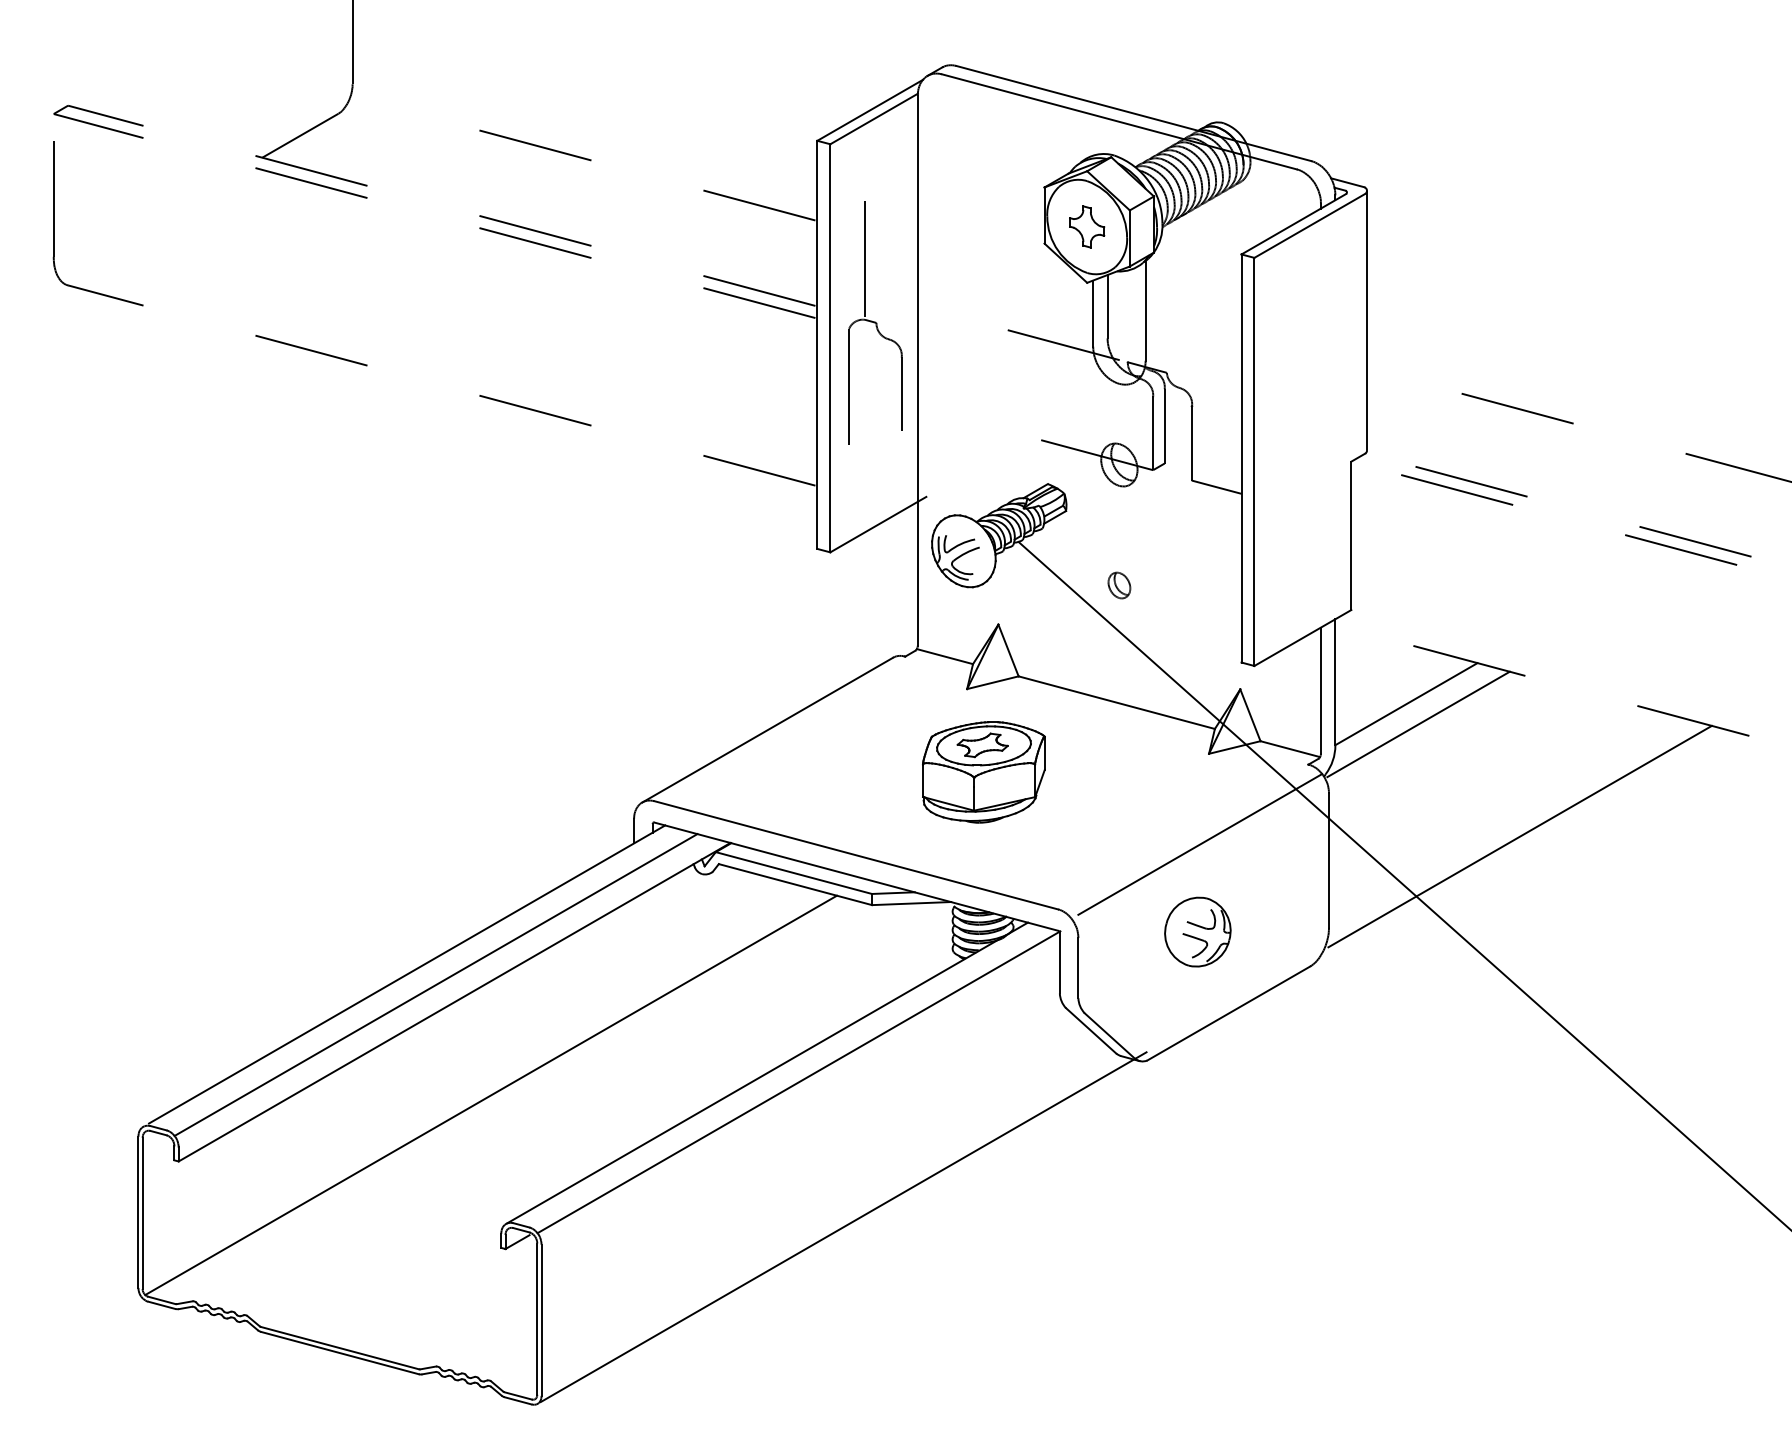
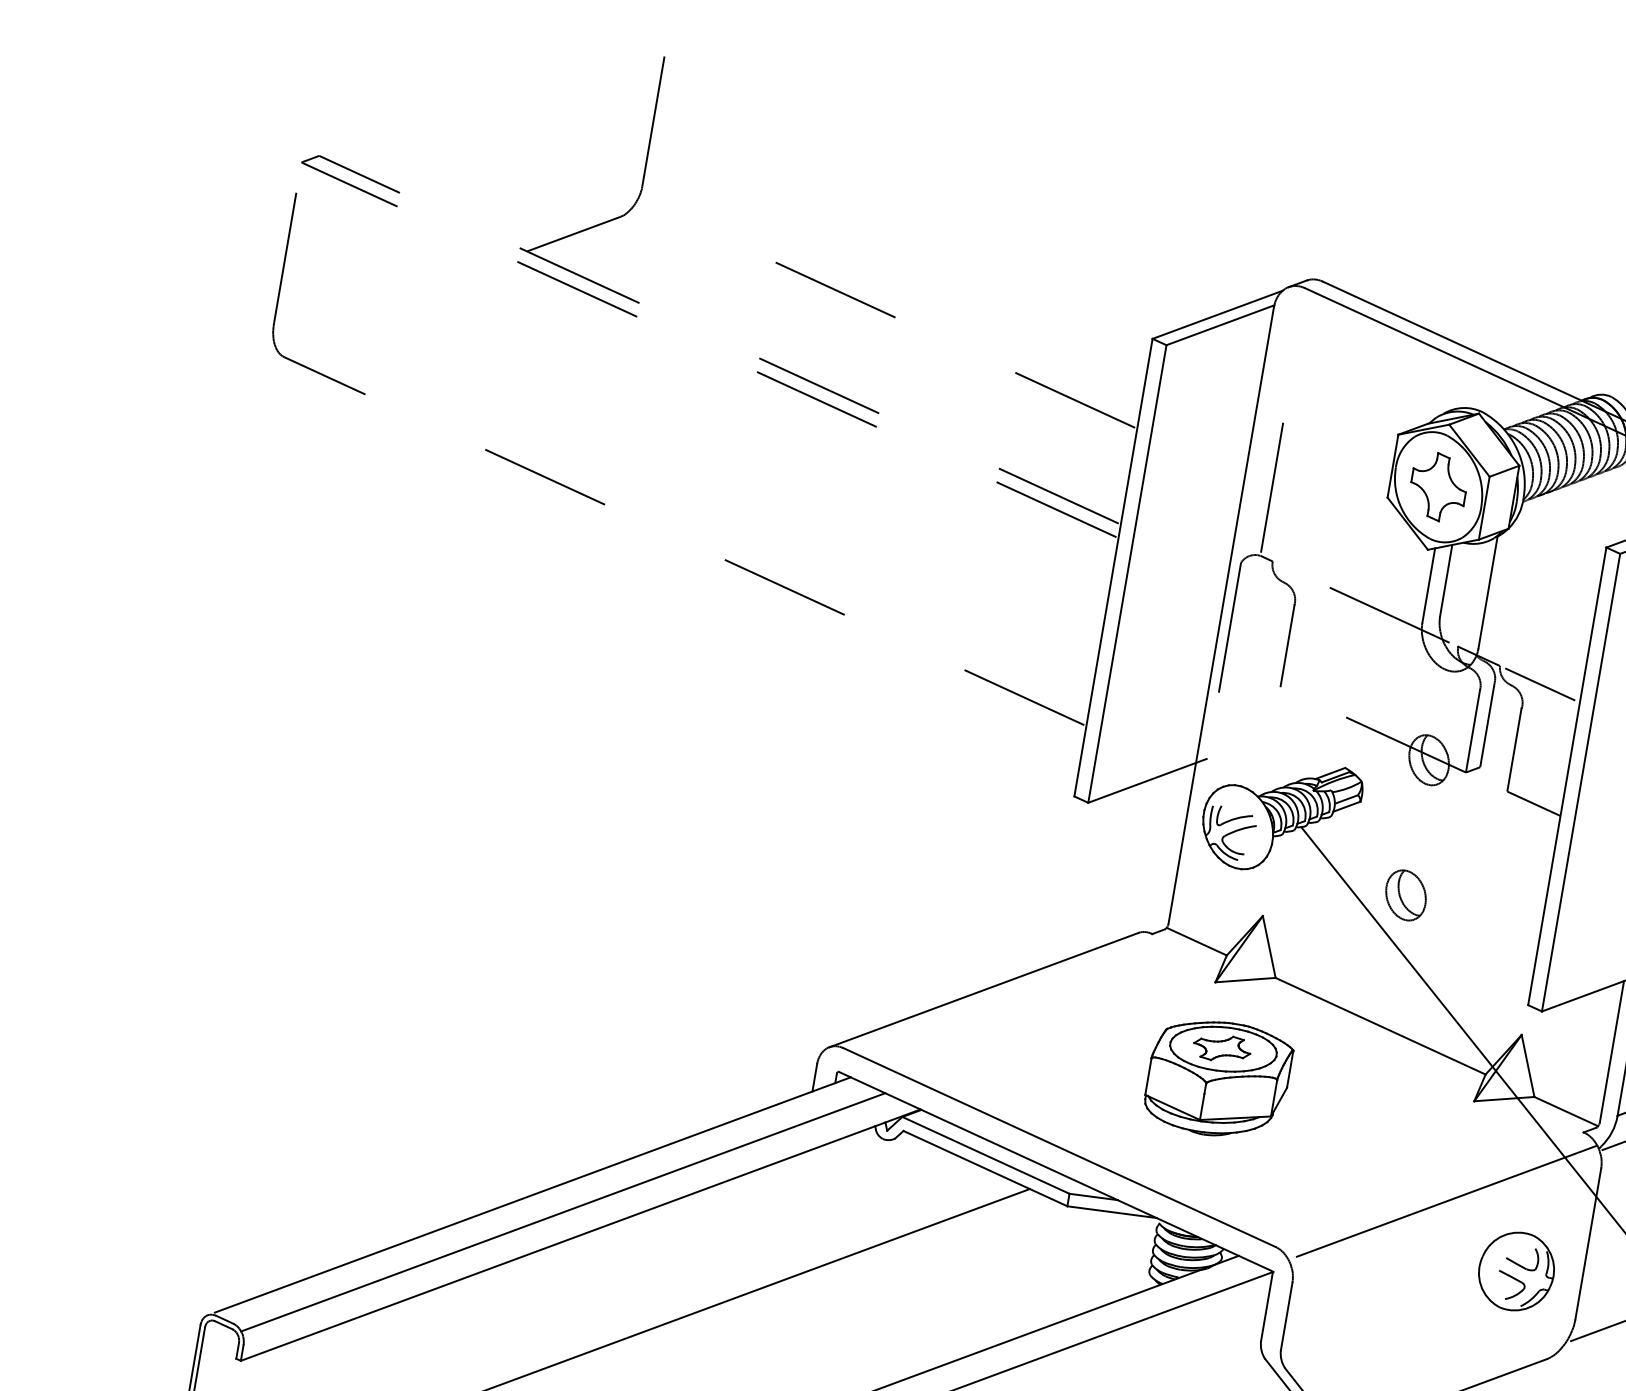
part: (1086, 226) -> (1437, 486), size x1.43
part: (875, 322) -> (1271, 560), moved
line: (1204, 382) -> (1540, 684), added
part: (1119, 585) -> (1406, 895), size x1.67
part: (1197, 931) -> (1516, 1270), moved

